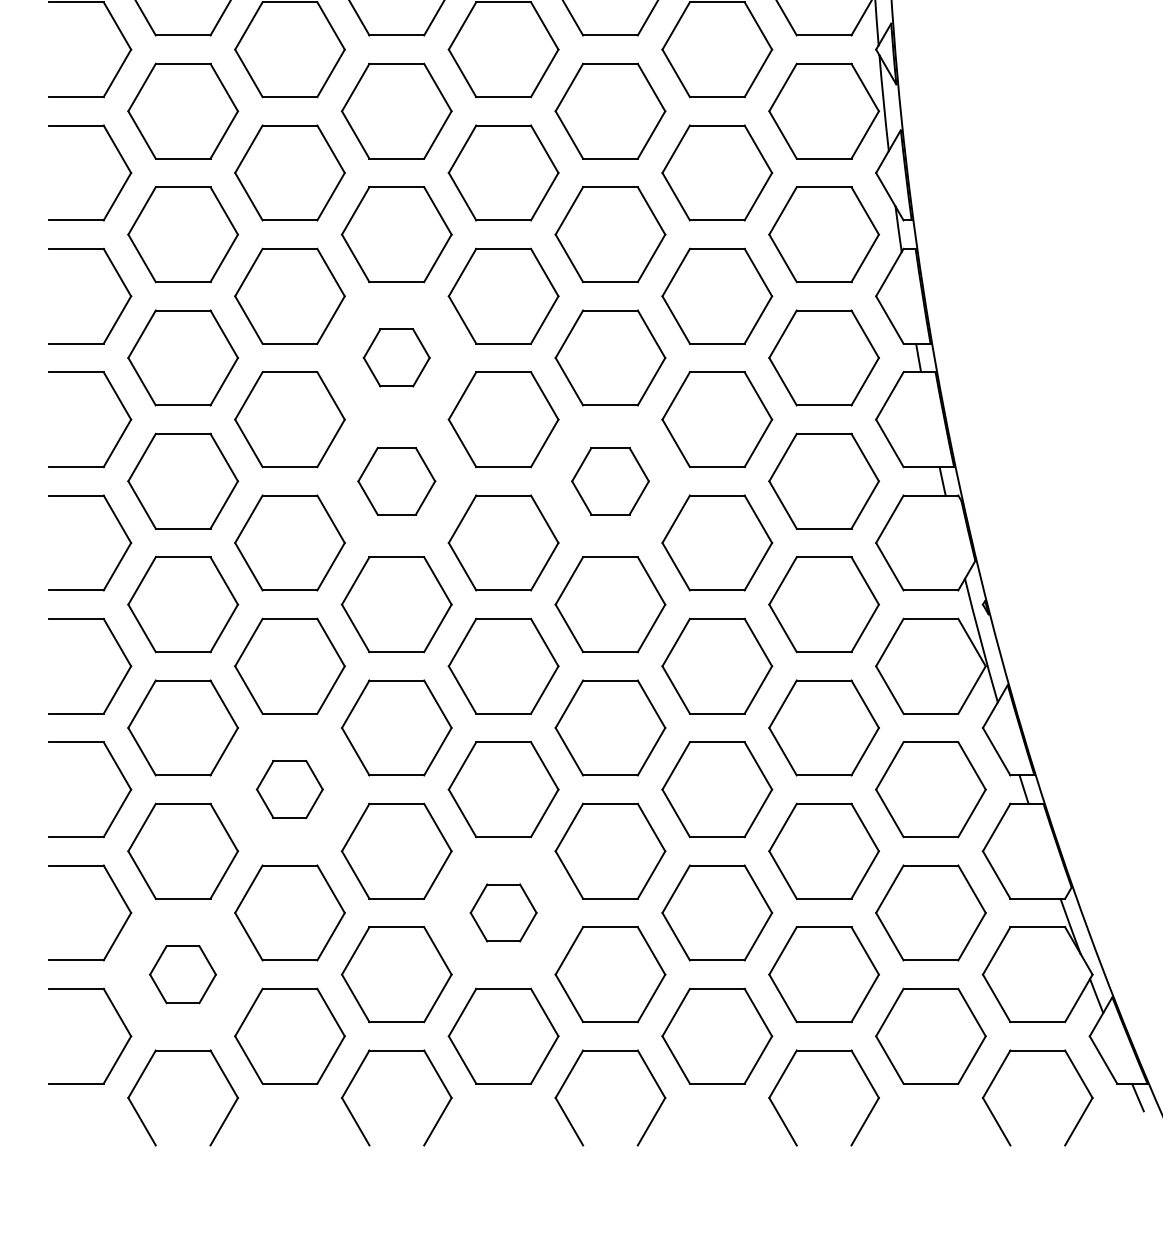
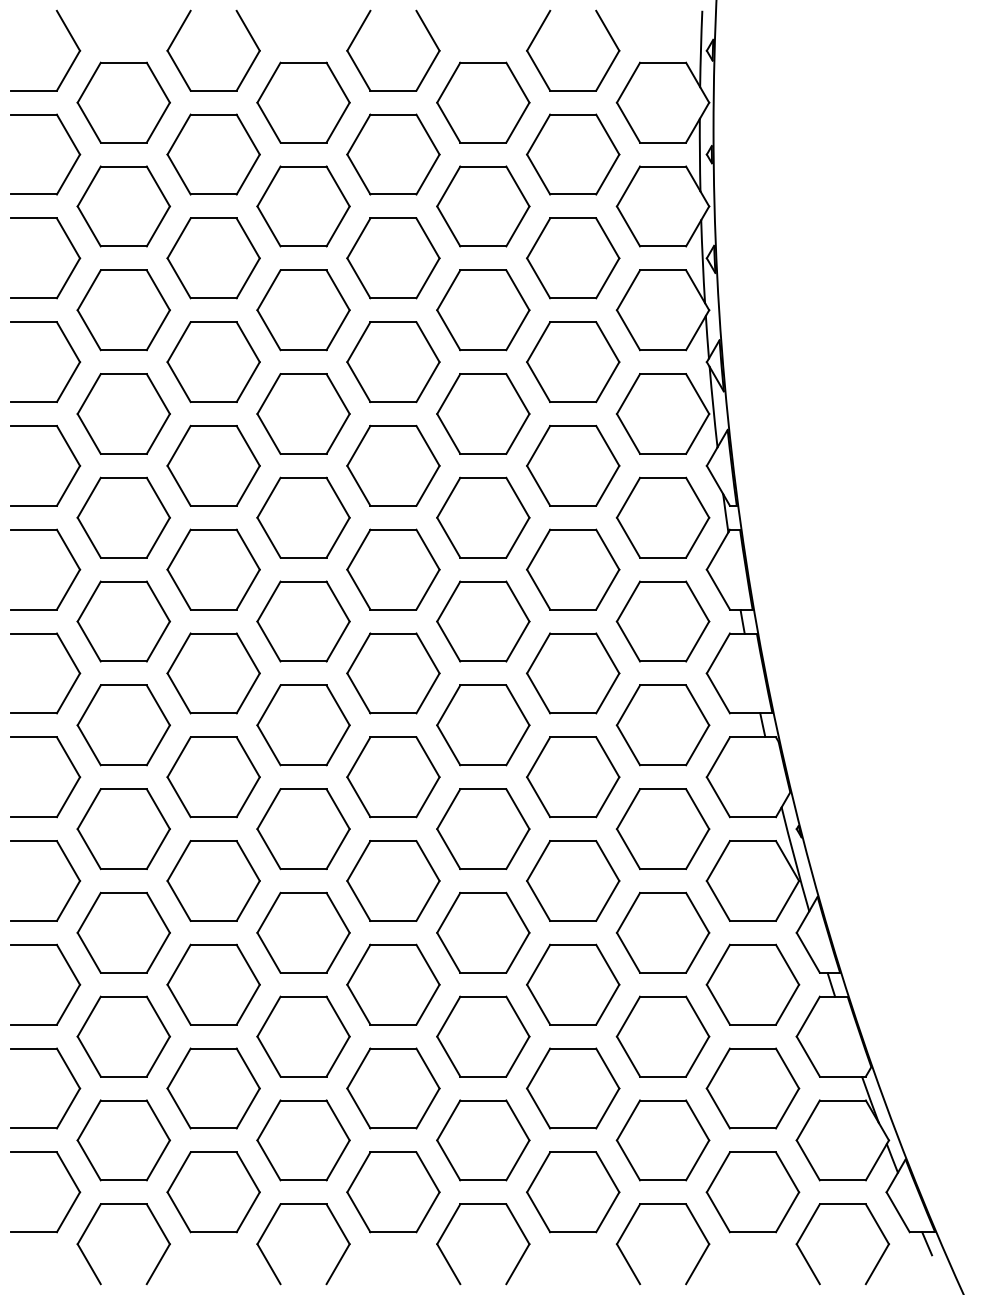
part: (396, 357) -> (303, 621), size x1.67
part: (396, 481) -> (303, 725), size x1.43
part: (610, 481) -> (483, 725), size x1.43
part: (289, 789) -> (213, 984), size x1.67
part: (503, 912) -> (393, 1088), size x1.67
part: (182, 974) -> (123, 1140), size x1.67

